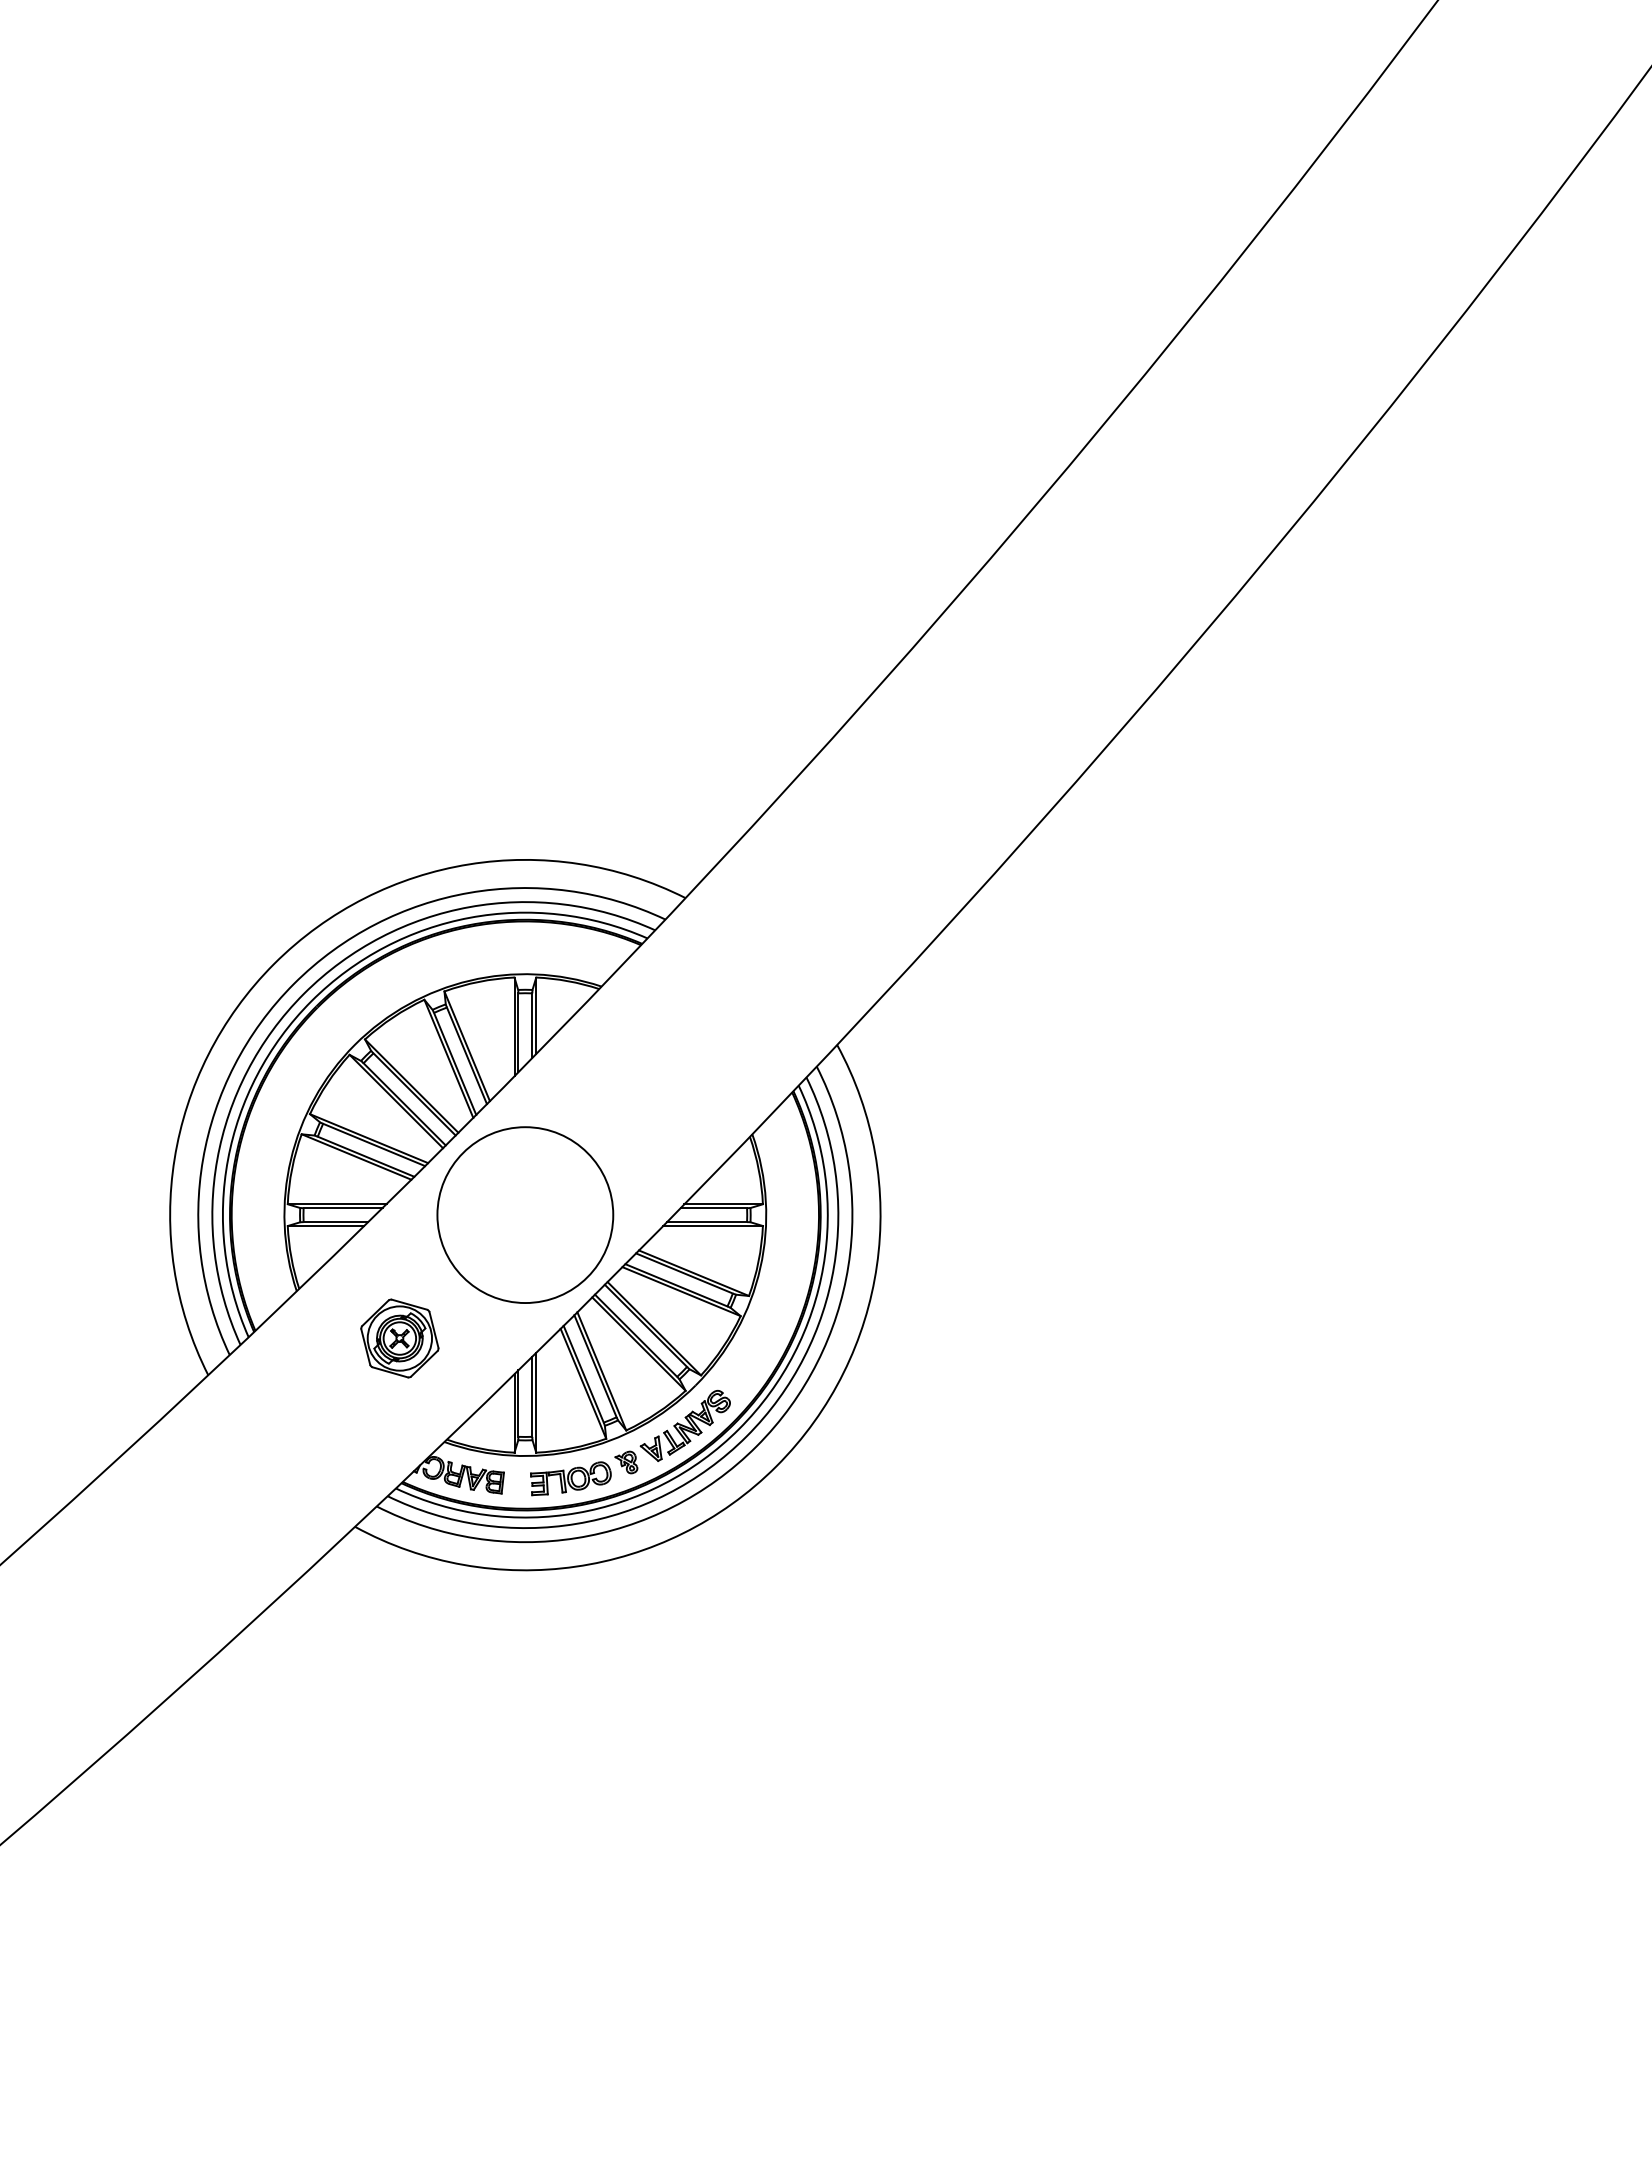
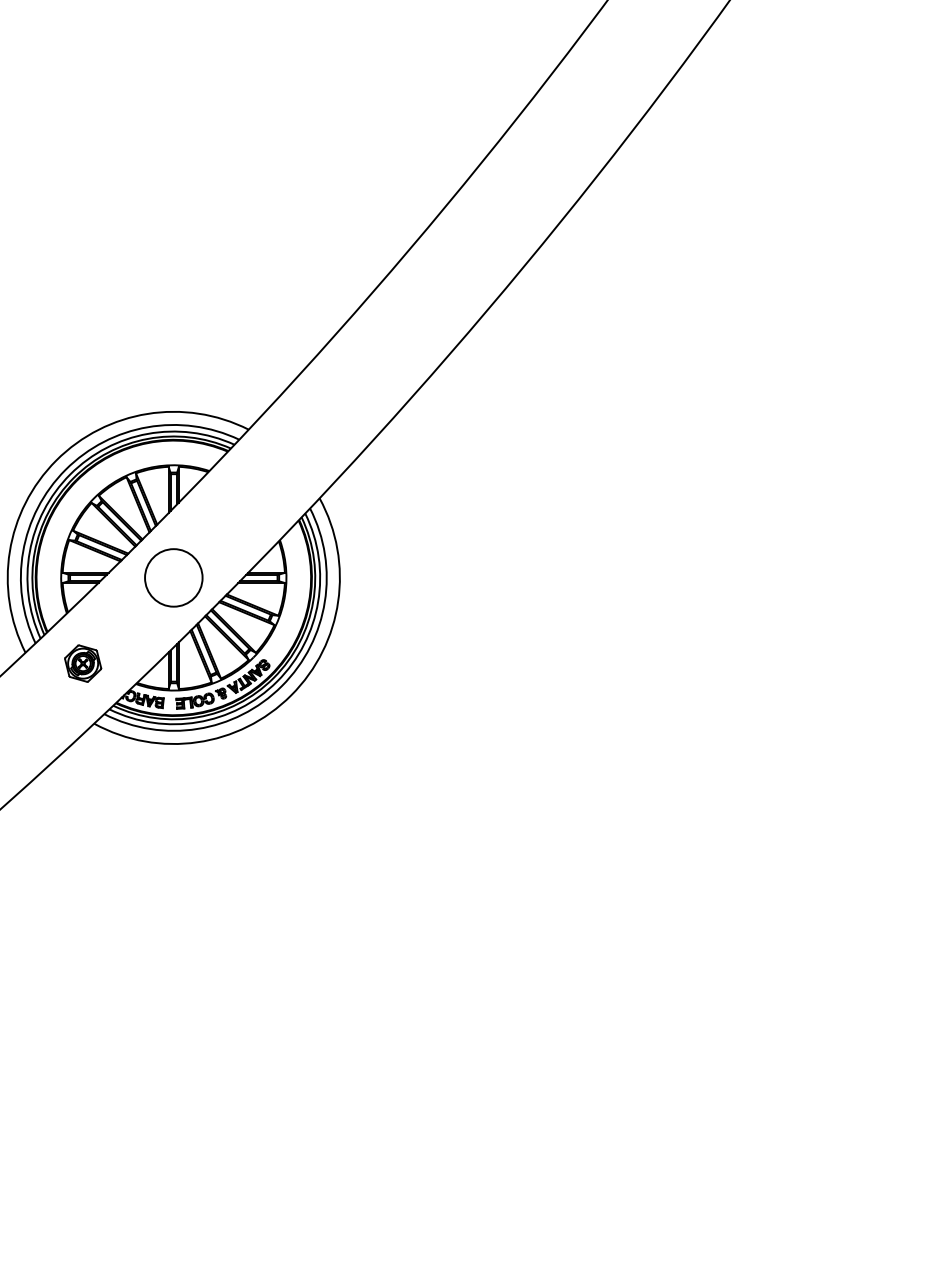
circle: (524, 1214) -> (173, 577), size x0.7
part: (400, 1338) -> (83, 663), moved

